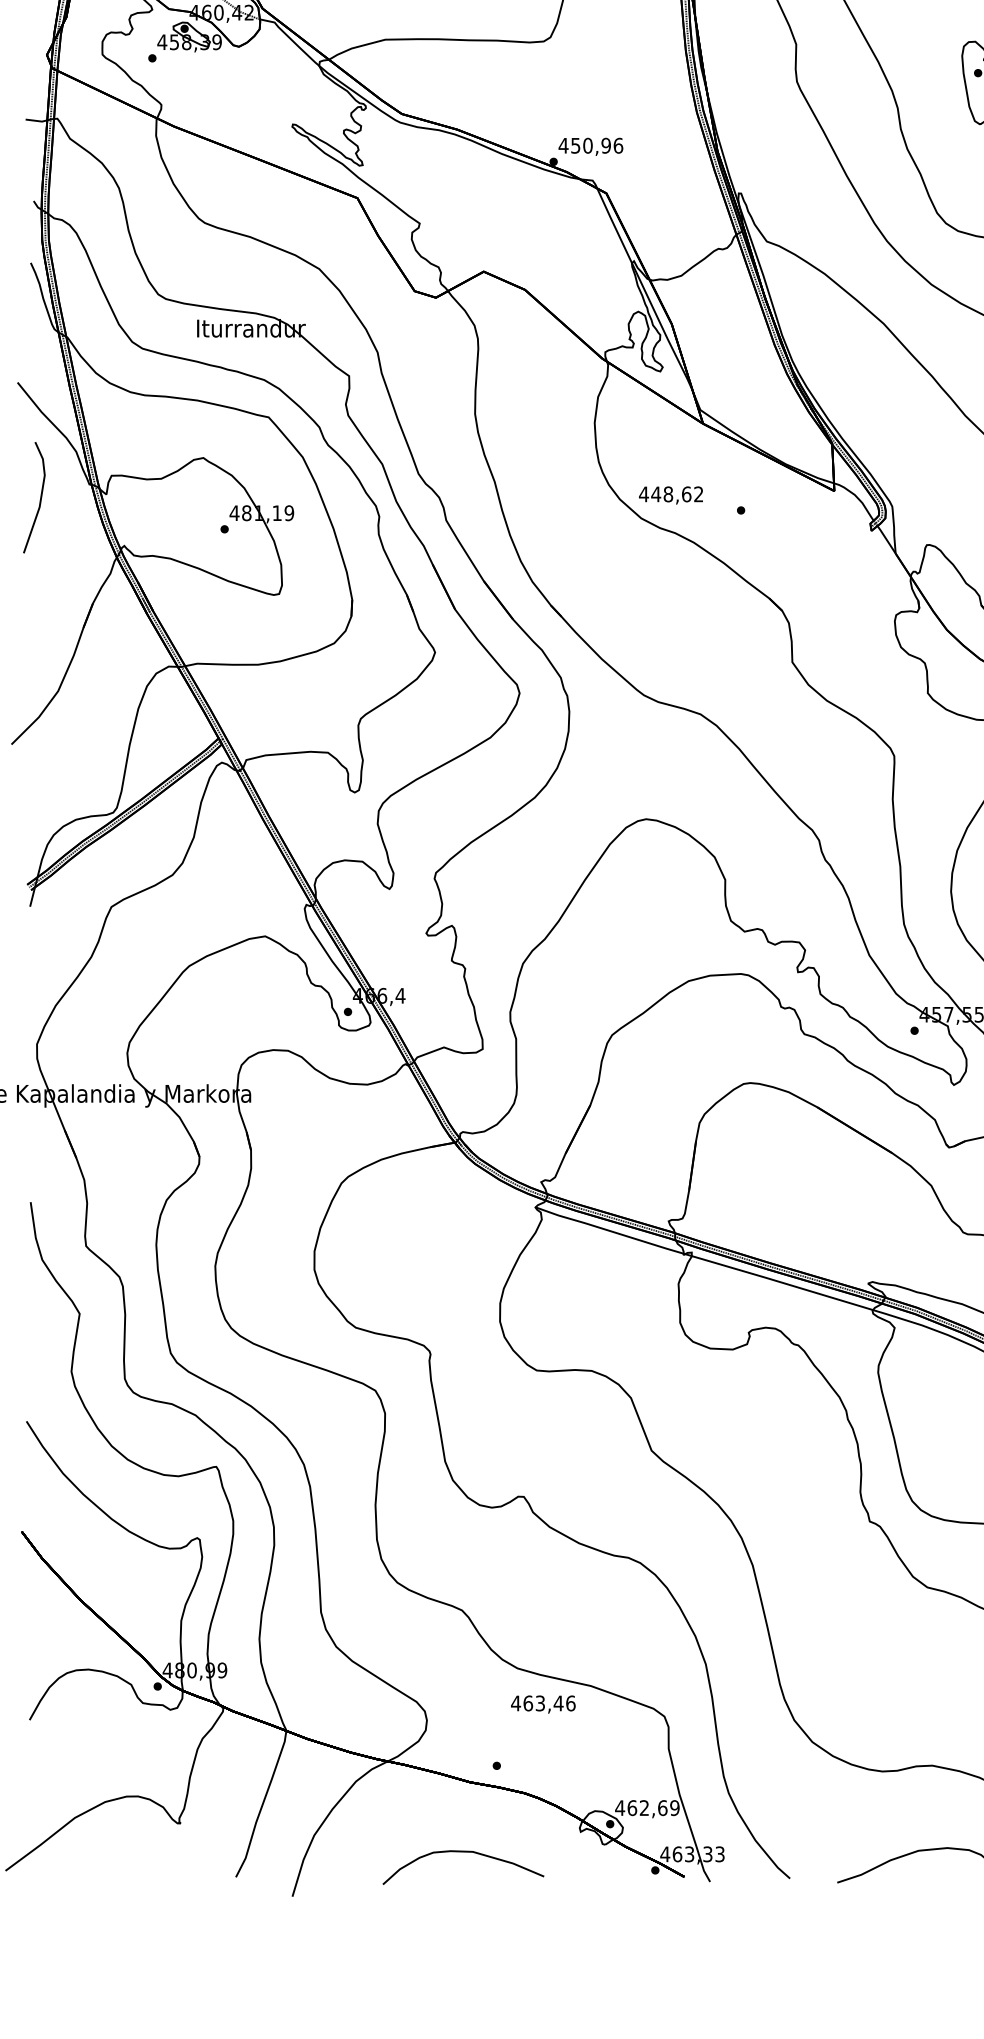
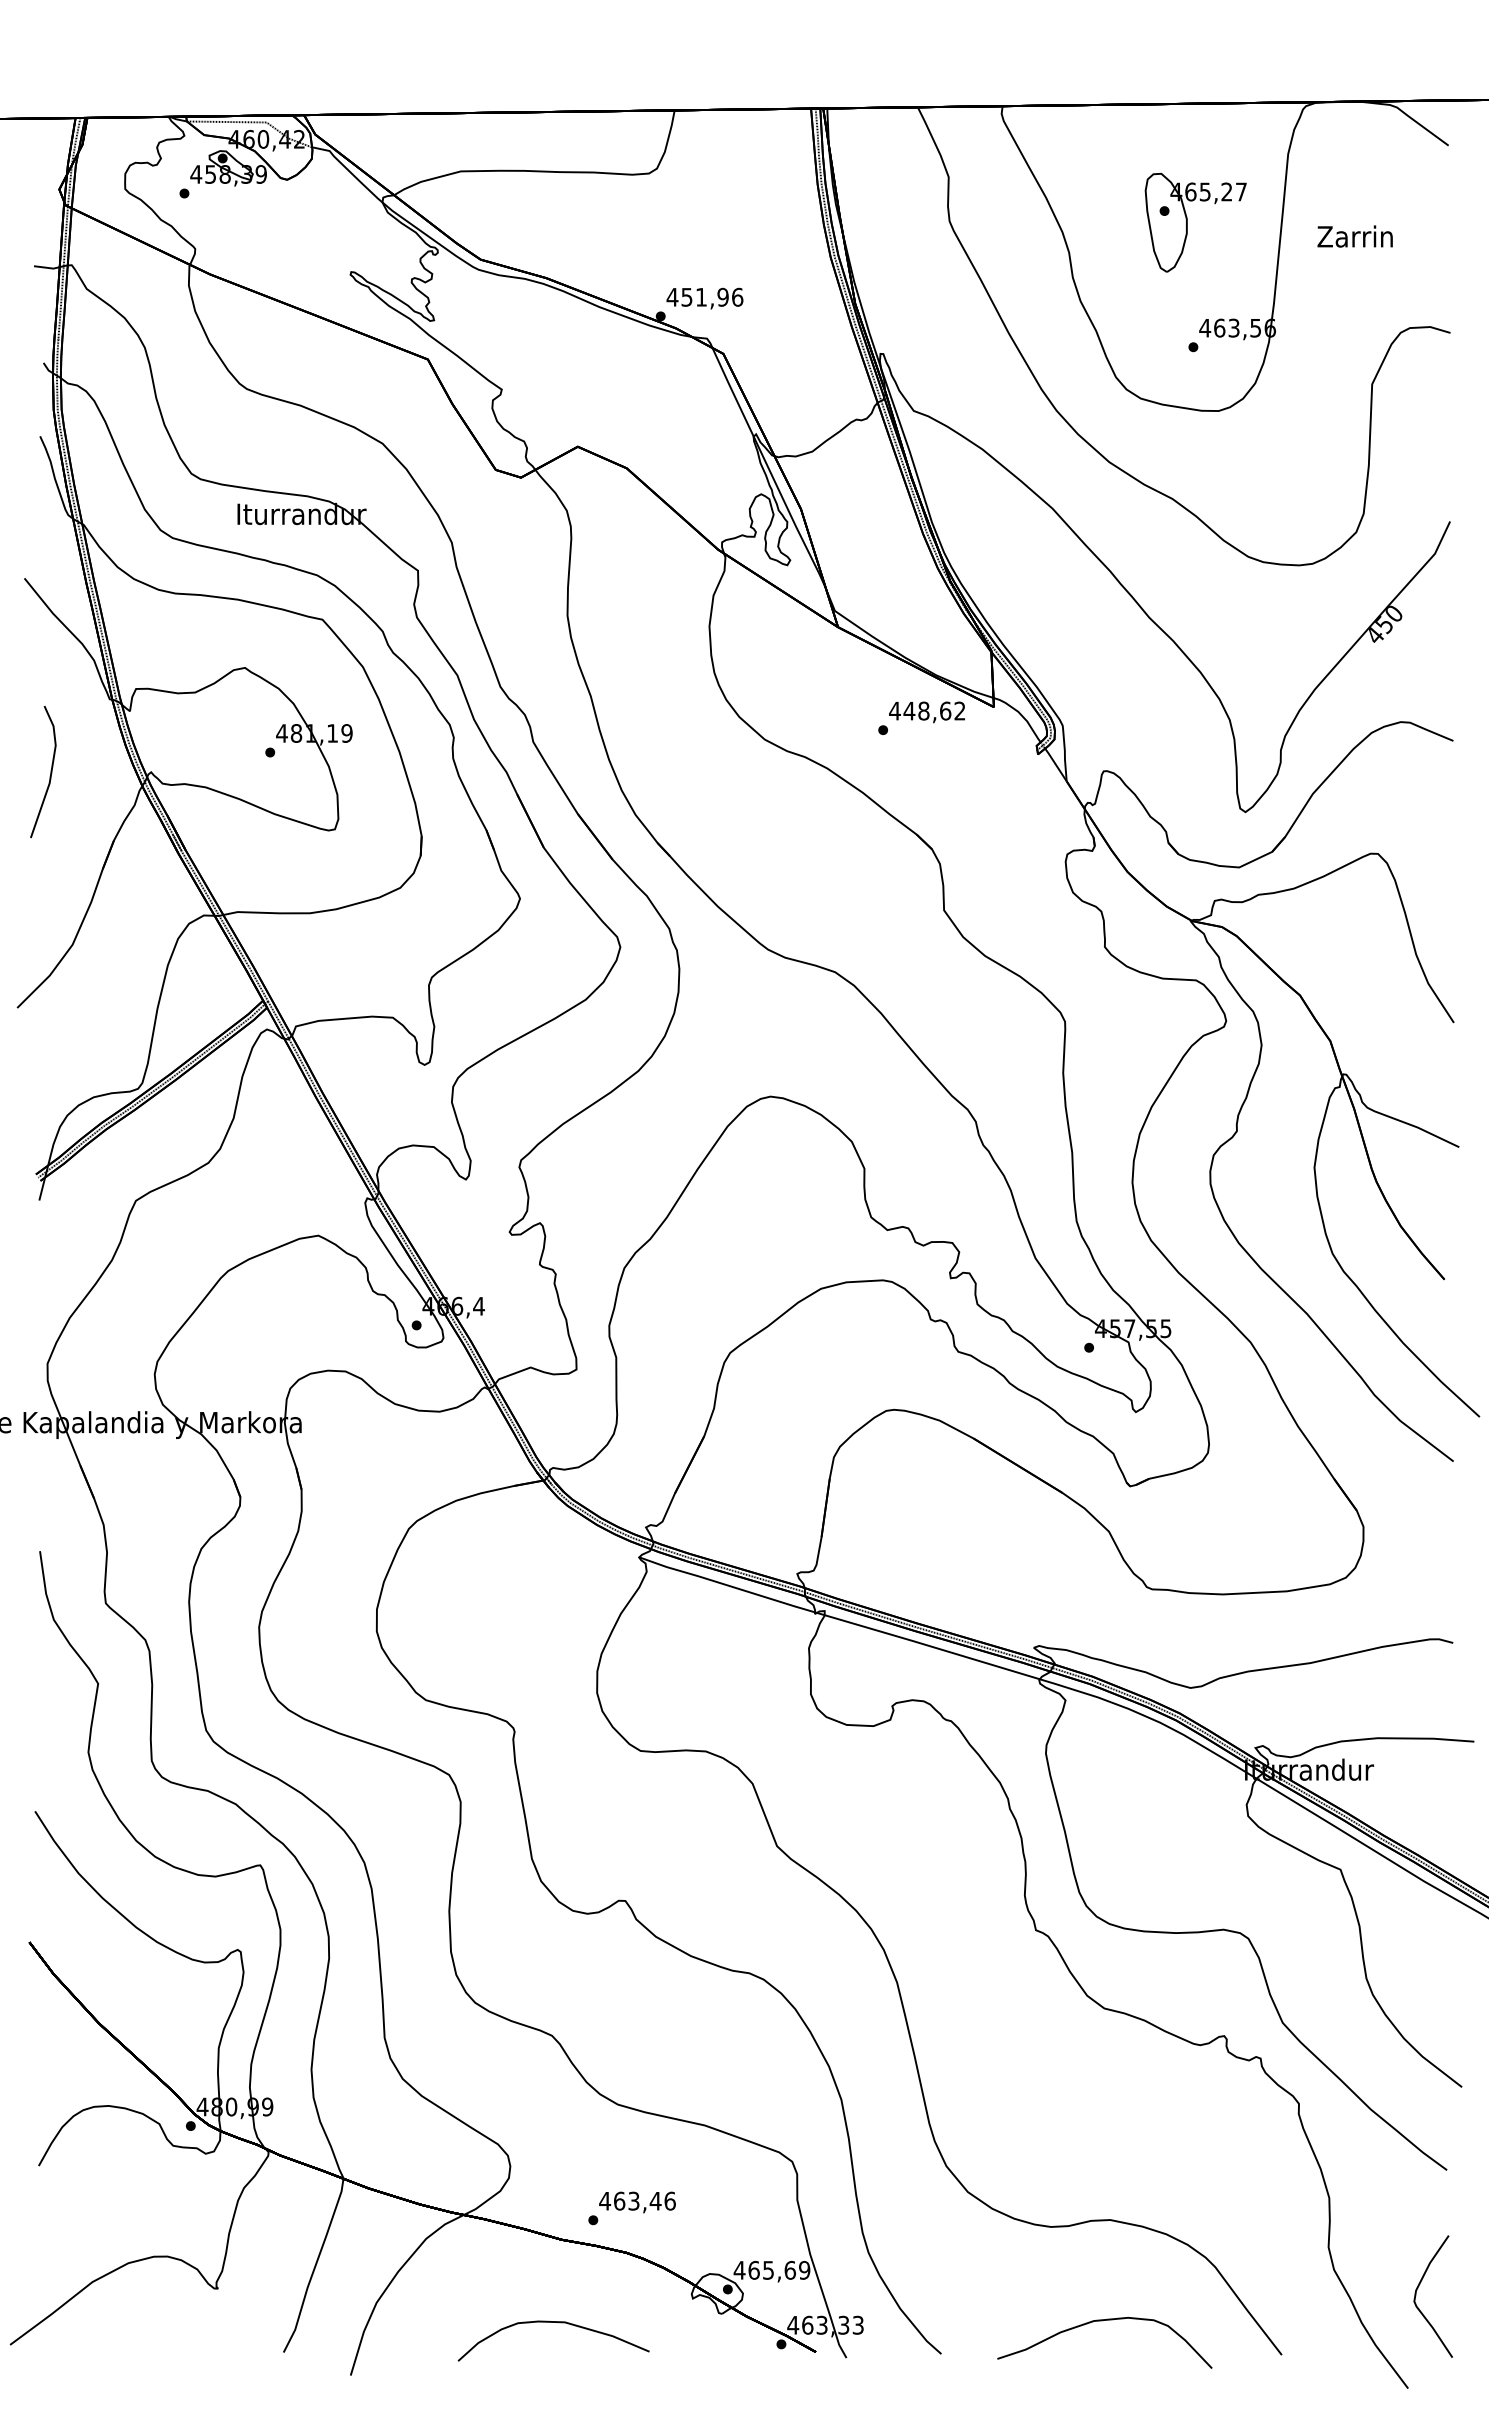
text: (587, 145) -> (701, 296), 450,96 -> 451,96
text: (670, 495) -> (926, 712), moved
line: (40, 498) -> (50, 772), moved
text: (543, 1704) -> (637, 2202), moved
text: (644, 1807) -> (768, 2269), 462,69 -> 465,69

